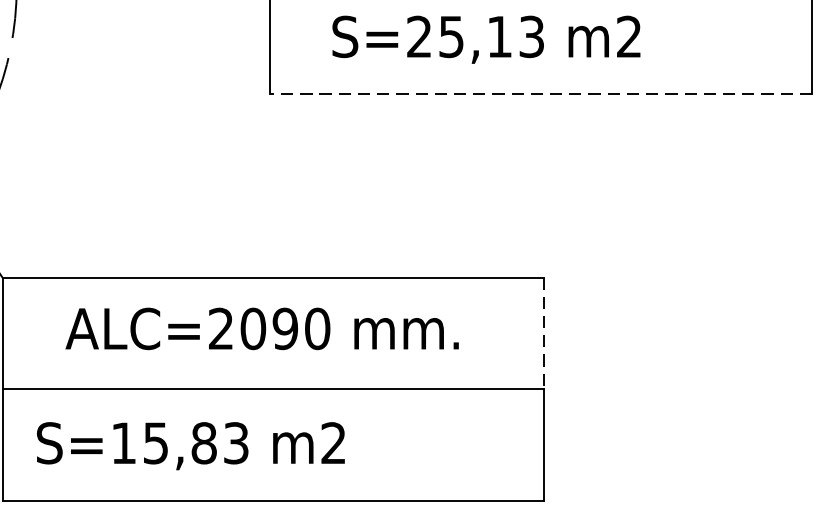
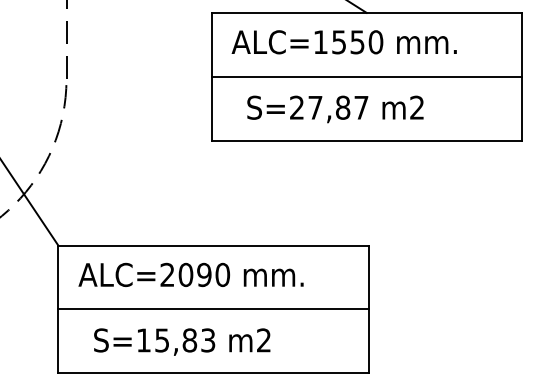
text: (491, 36) -> (338, 107), S=25,13 -> S=27,87
line: (540, 94) -> (366, 140), dashed -> solid
text: (261, 328) -> (190, 274), moved
line: (544, 333) -> (368, 277), dashed -> solid
text: (191, 445) -> (182, 341), moved

